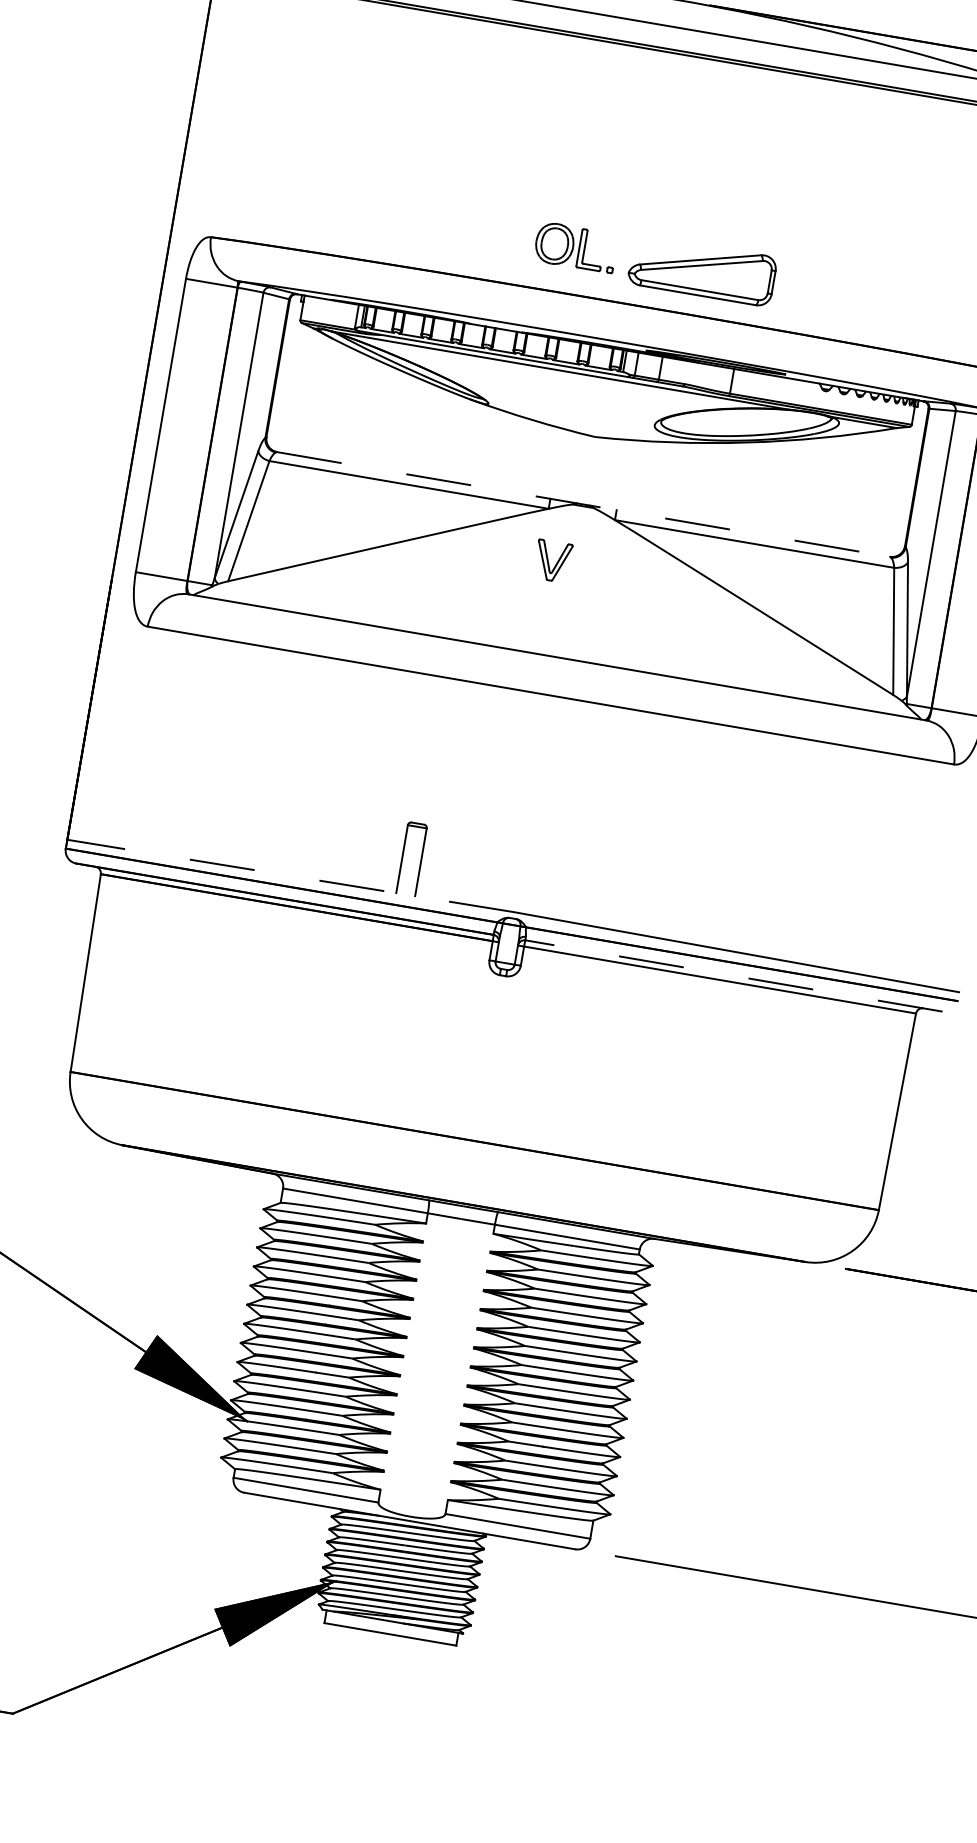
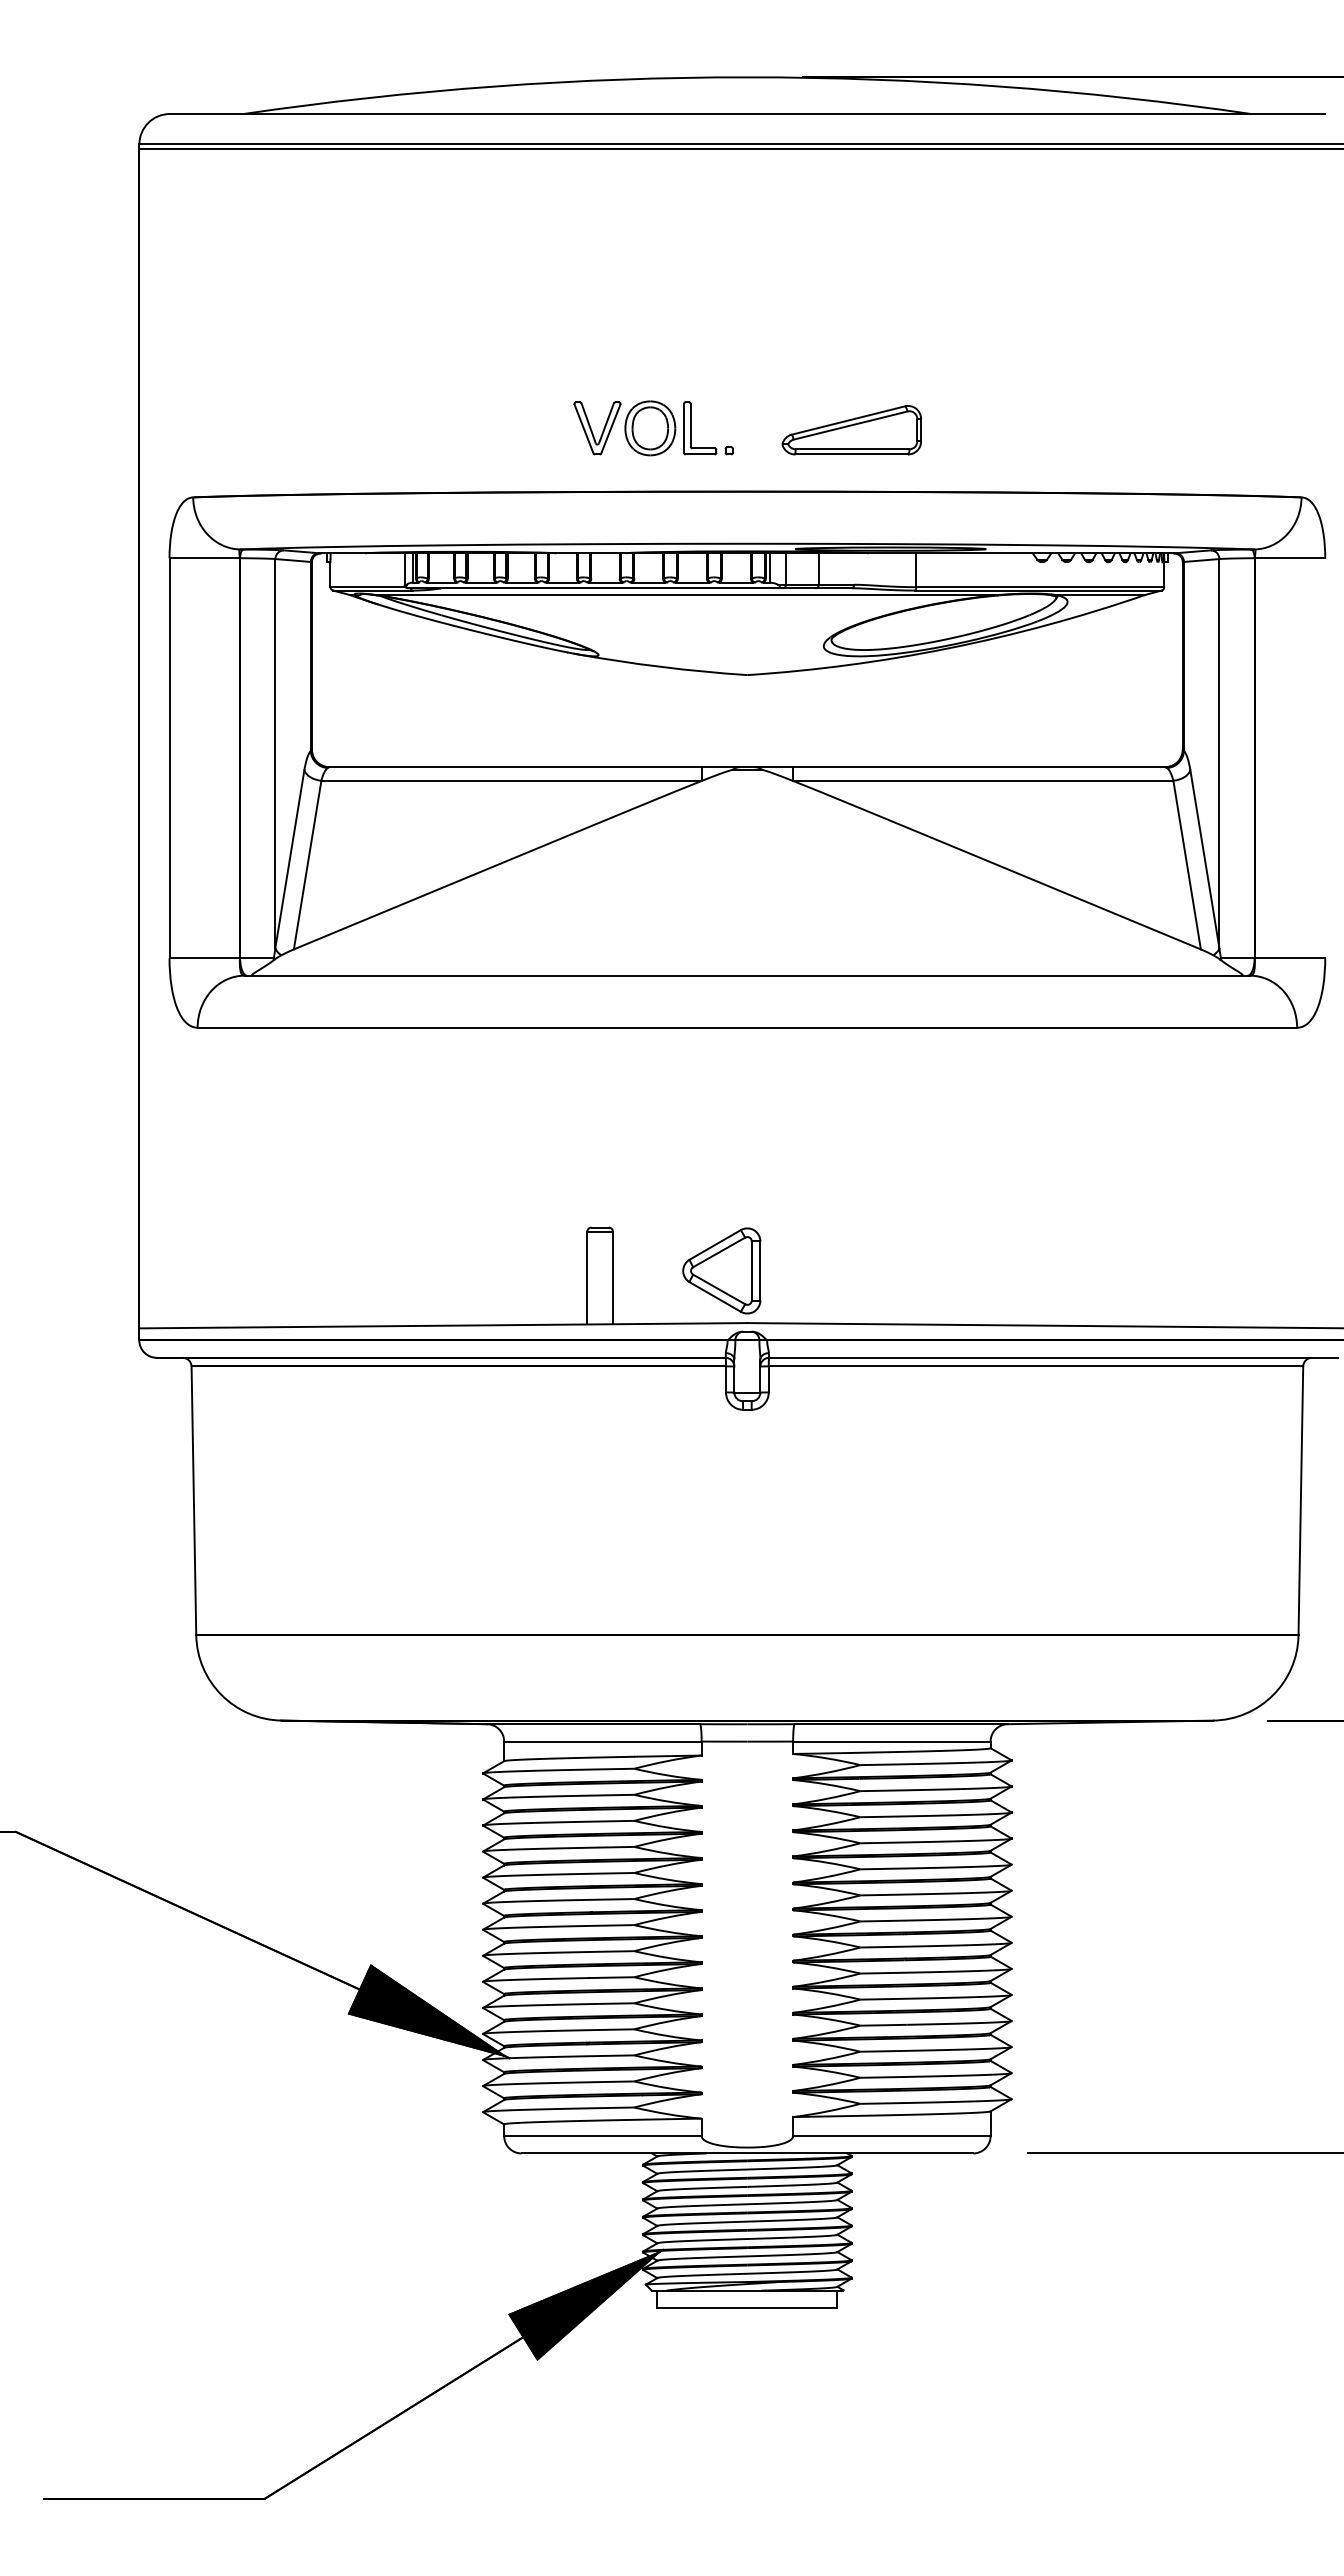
part: (702, 270) -> (851, 430), size x0.71
line: (583, 504) -> (747, 767), dashed -> solid
part: (552, 561) -> (597, 428), moved
part: (501, 870) -> (721, 1270), added
line: (290, 875) -> (442, 1325), dashed -> solid
line: (734, 975) -> (1053, 1357), dashed -> solid

